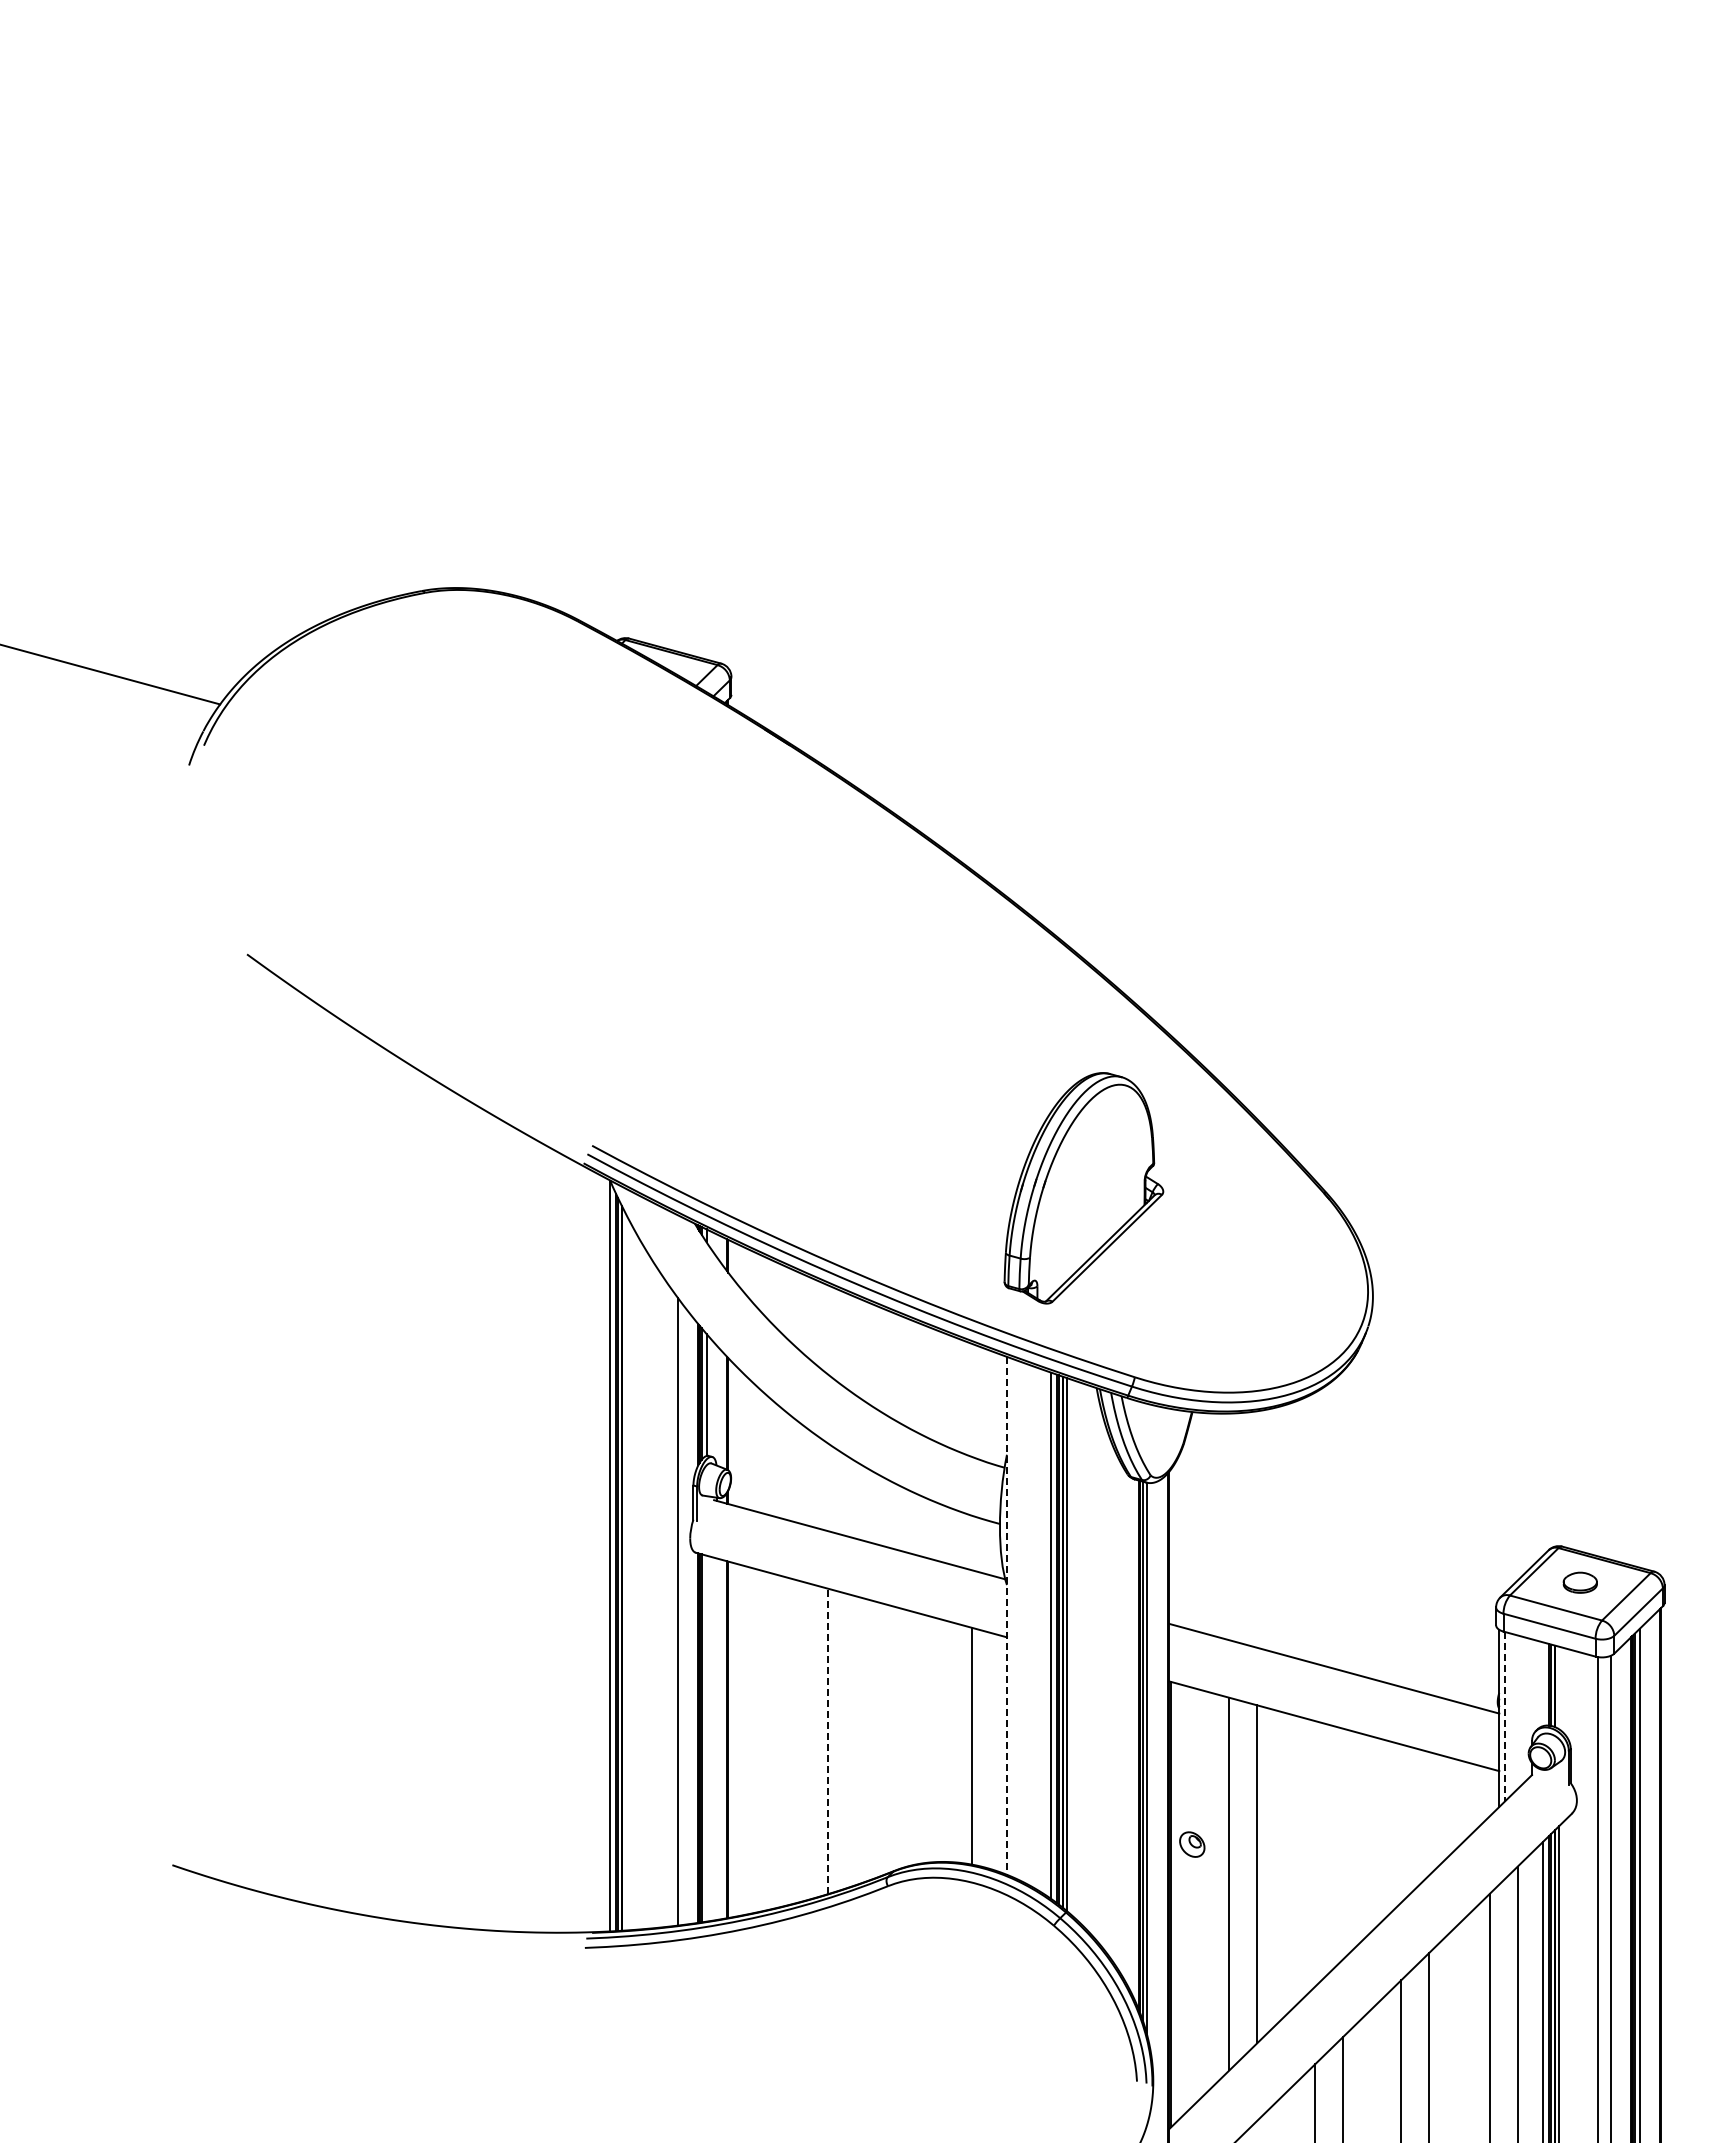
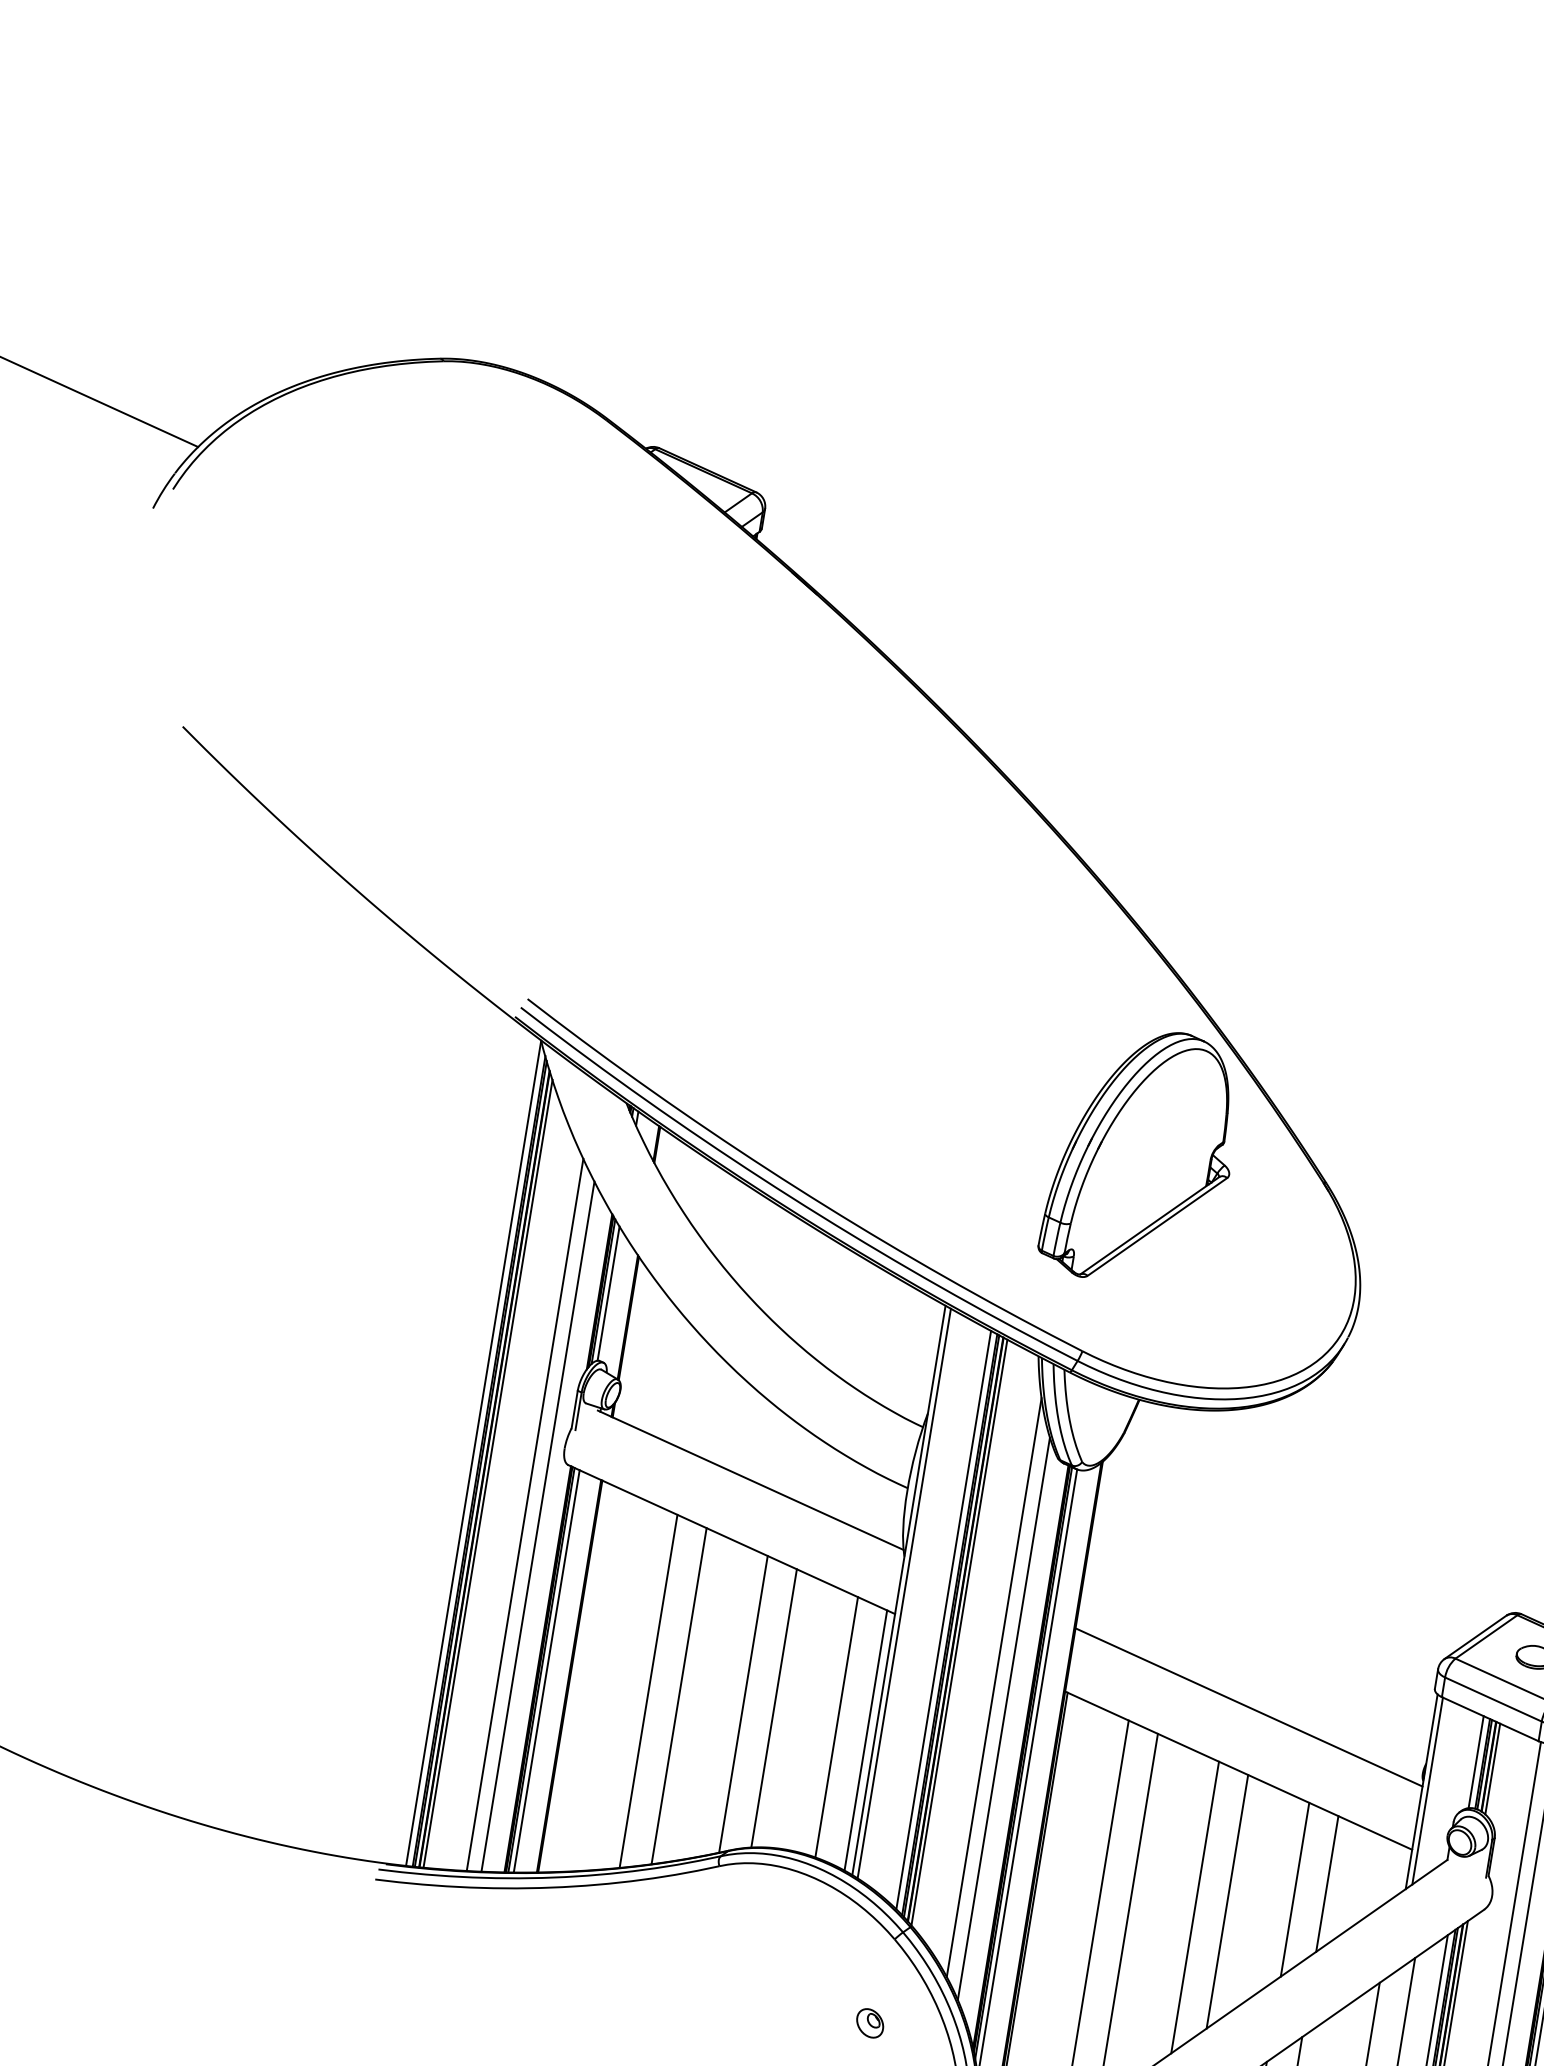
part: (1083, 1188) -> (1142, 1156), moved
line: (625, 1571) -> (487, 1473), added
line: (664, 1603) -> (524, 1515), added
line: (1006, 1615) -> (898, 1589), dashed -> solid
line: (1012, 1617) -> (904, 1593), added
line: (1543, 1684) -> (1476, 1762), added
line: (1105, 1687) -> (994, 1686), added
line: (1559, 1687) -> (1493, 1768), added
line: (1118, 1714) -> (1003, 1718), added
line: (1504, 1717) -> (1427, 1791), dashed -> solid
line: (706, 1738) -> (546, 1671), added
line: (913, 1738) -> (774, 1708), added
line: (885, 1739) -> (743, 1704), added
line: (799, 1741) -> (648, 1691), added
line: (827, 1741) -> (679, 1696), dashed -> solid
line: (999, 1753) -> (865, 1740), added
line: (1429, 1813) -> (1327, 1883), added
line: (1401, 1823) -> (1295, 1889), added
line: (1343, 1843) -> (1227, 1901), added
part: (1192, 1844) -> (870, 2023), moved
line: (1315, 1853) -> (1195, 1907), added

